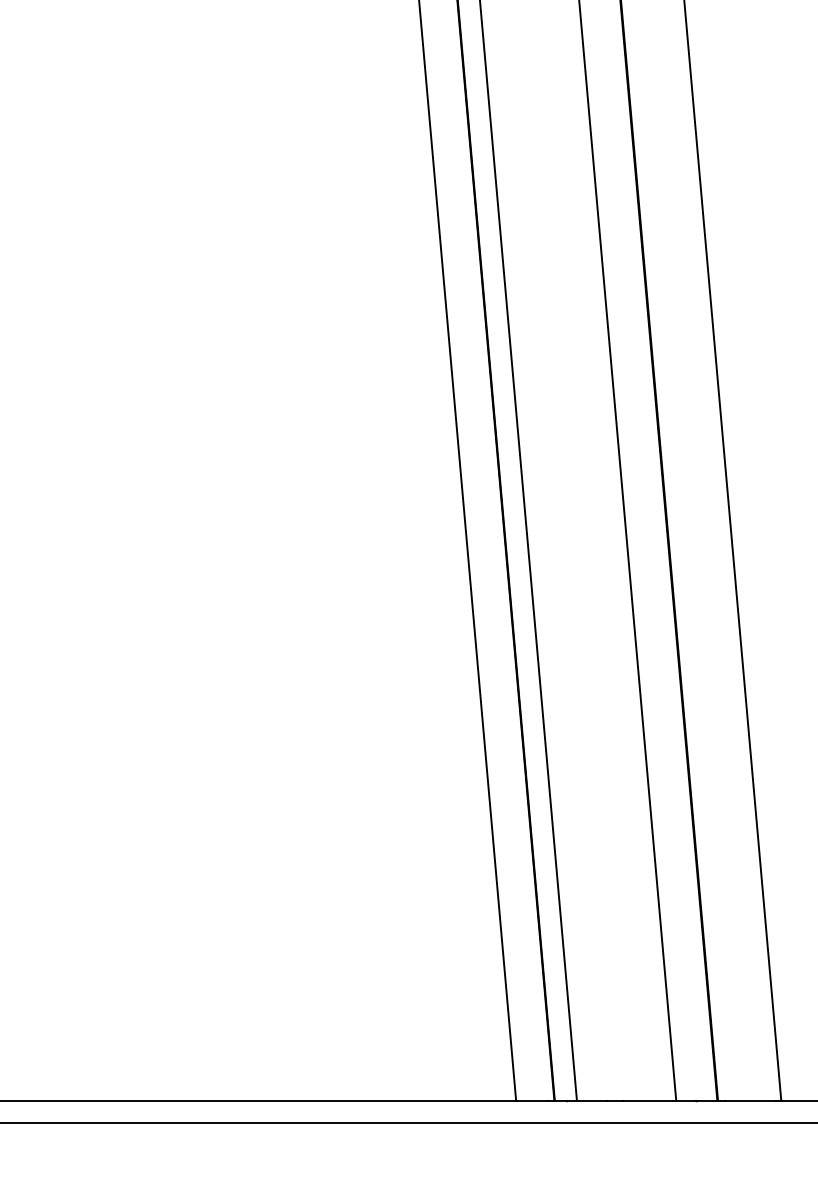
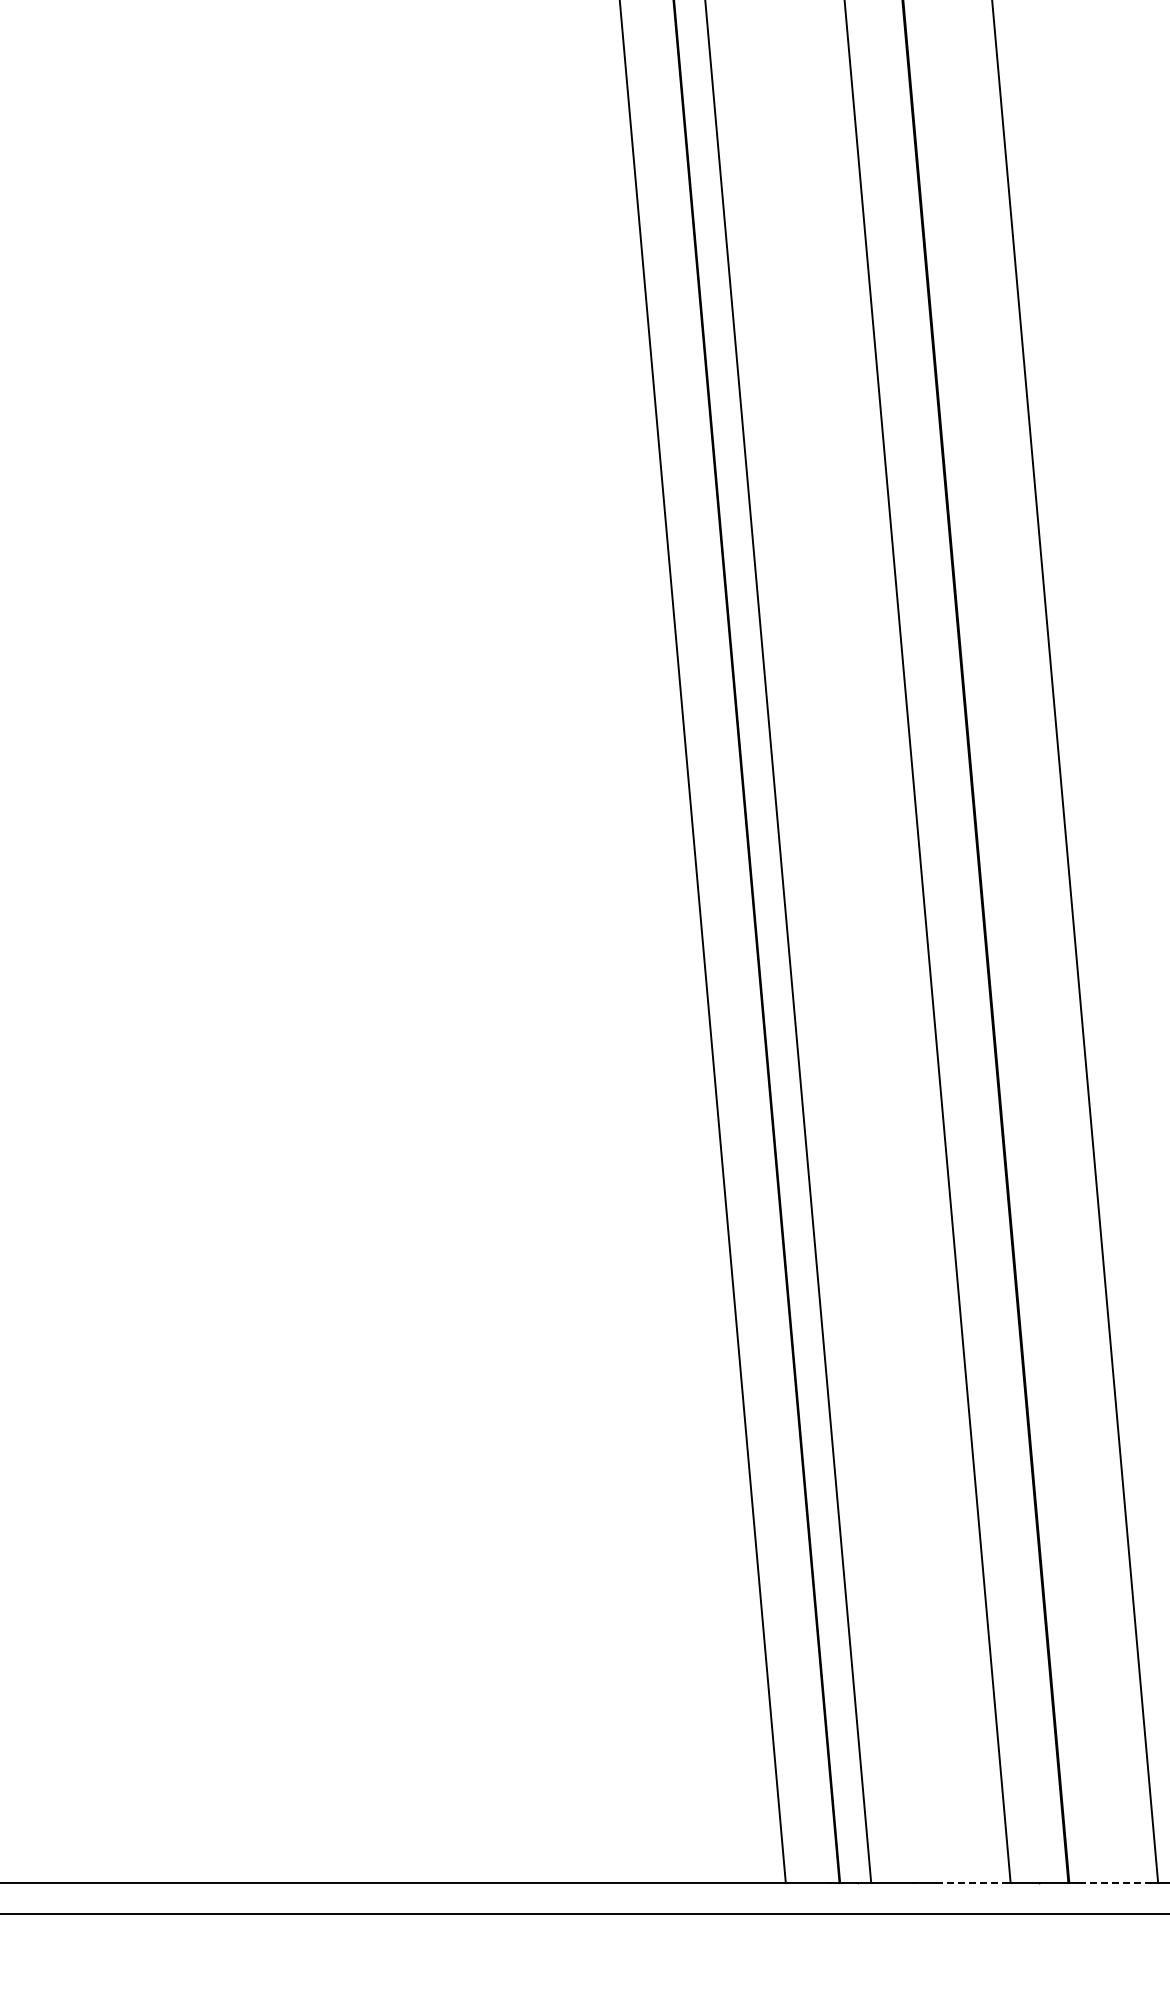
line: (648, 1101) -> (971, 1883), solid -> dashed
line: (750, 1101) -> (1114, 1883), solid -> dashed

